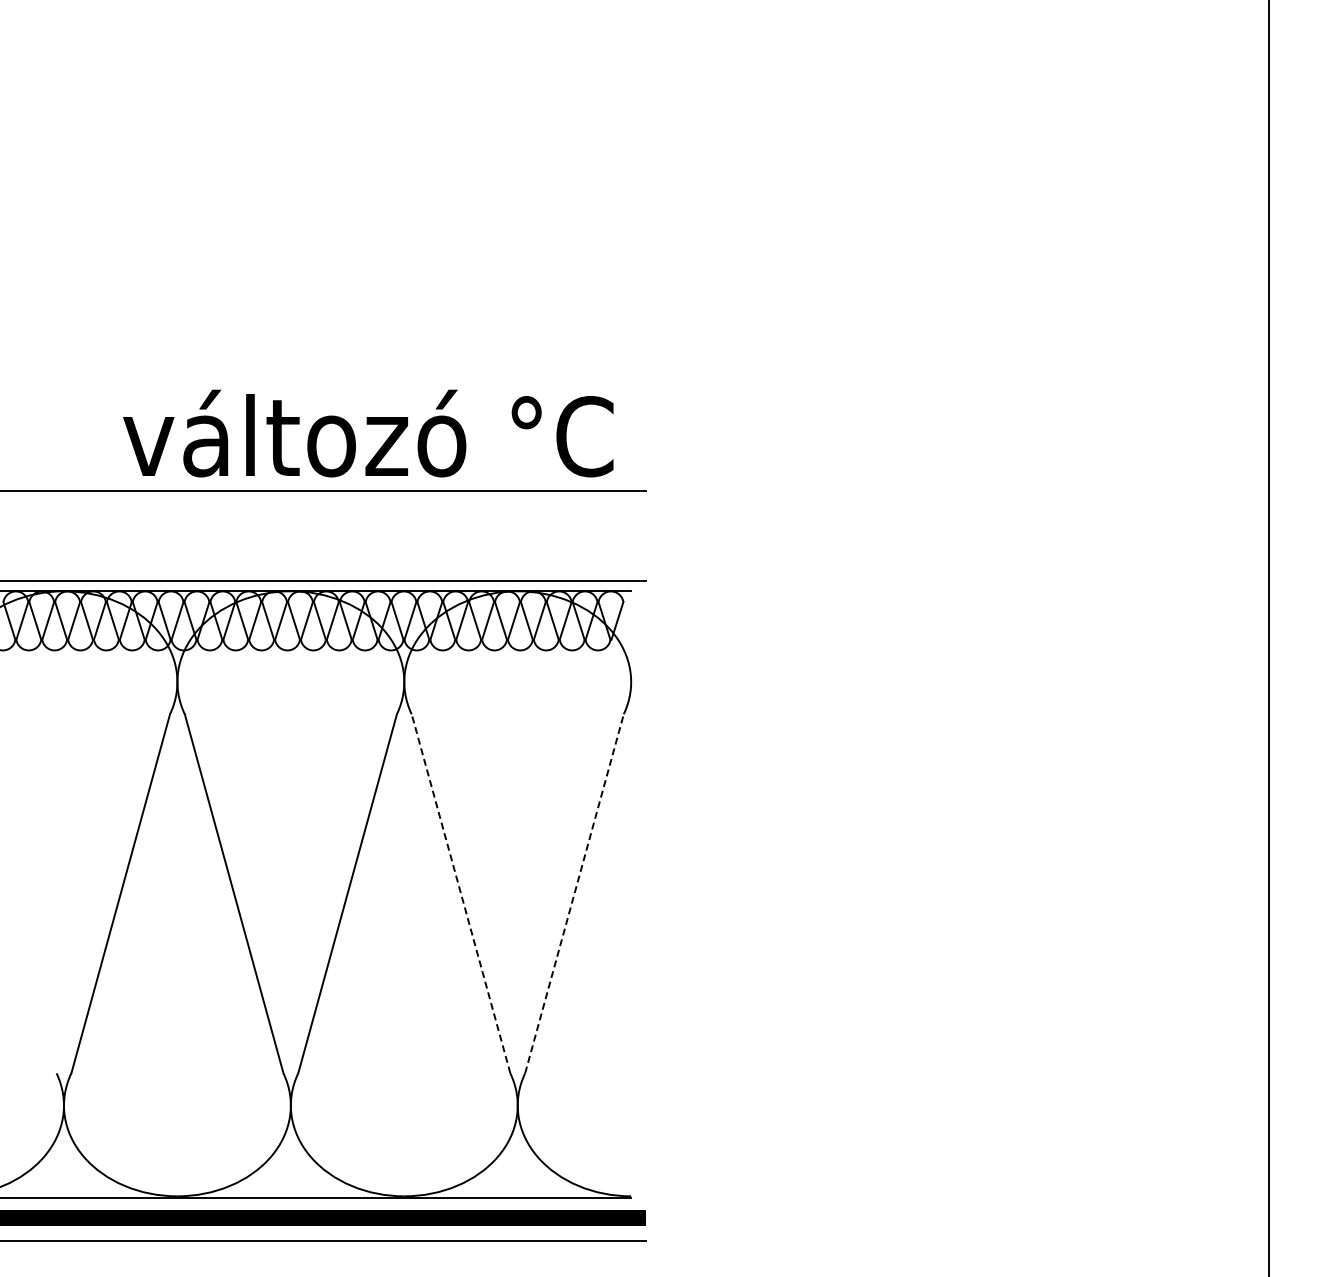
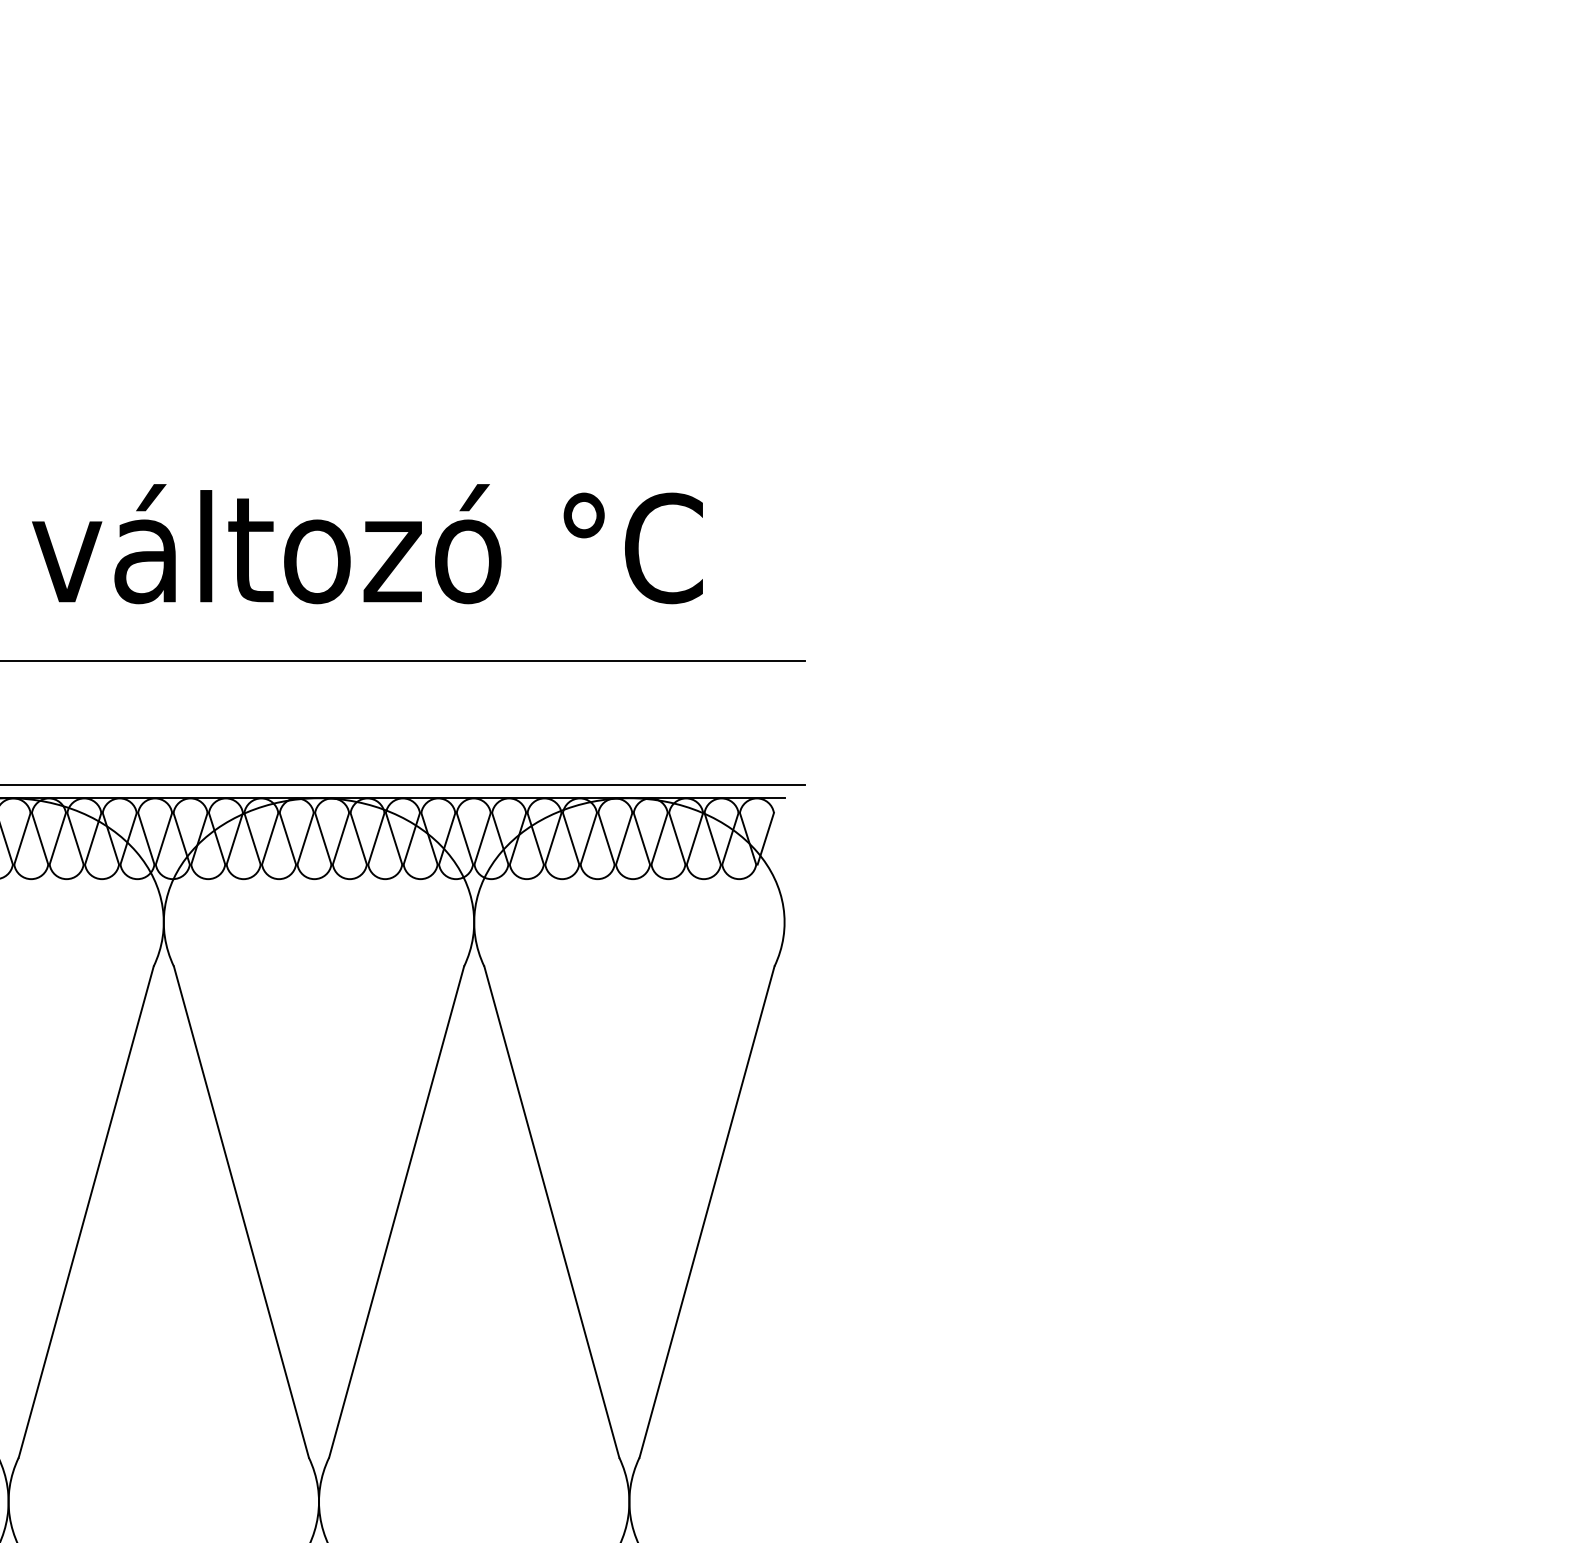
text: (368, 433) -> (367, 544), moved
line: (460, 893) -> (551, 1211), dashed -> solid
line: (574, 893) -> (707, 1211), dashed -> solid

